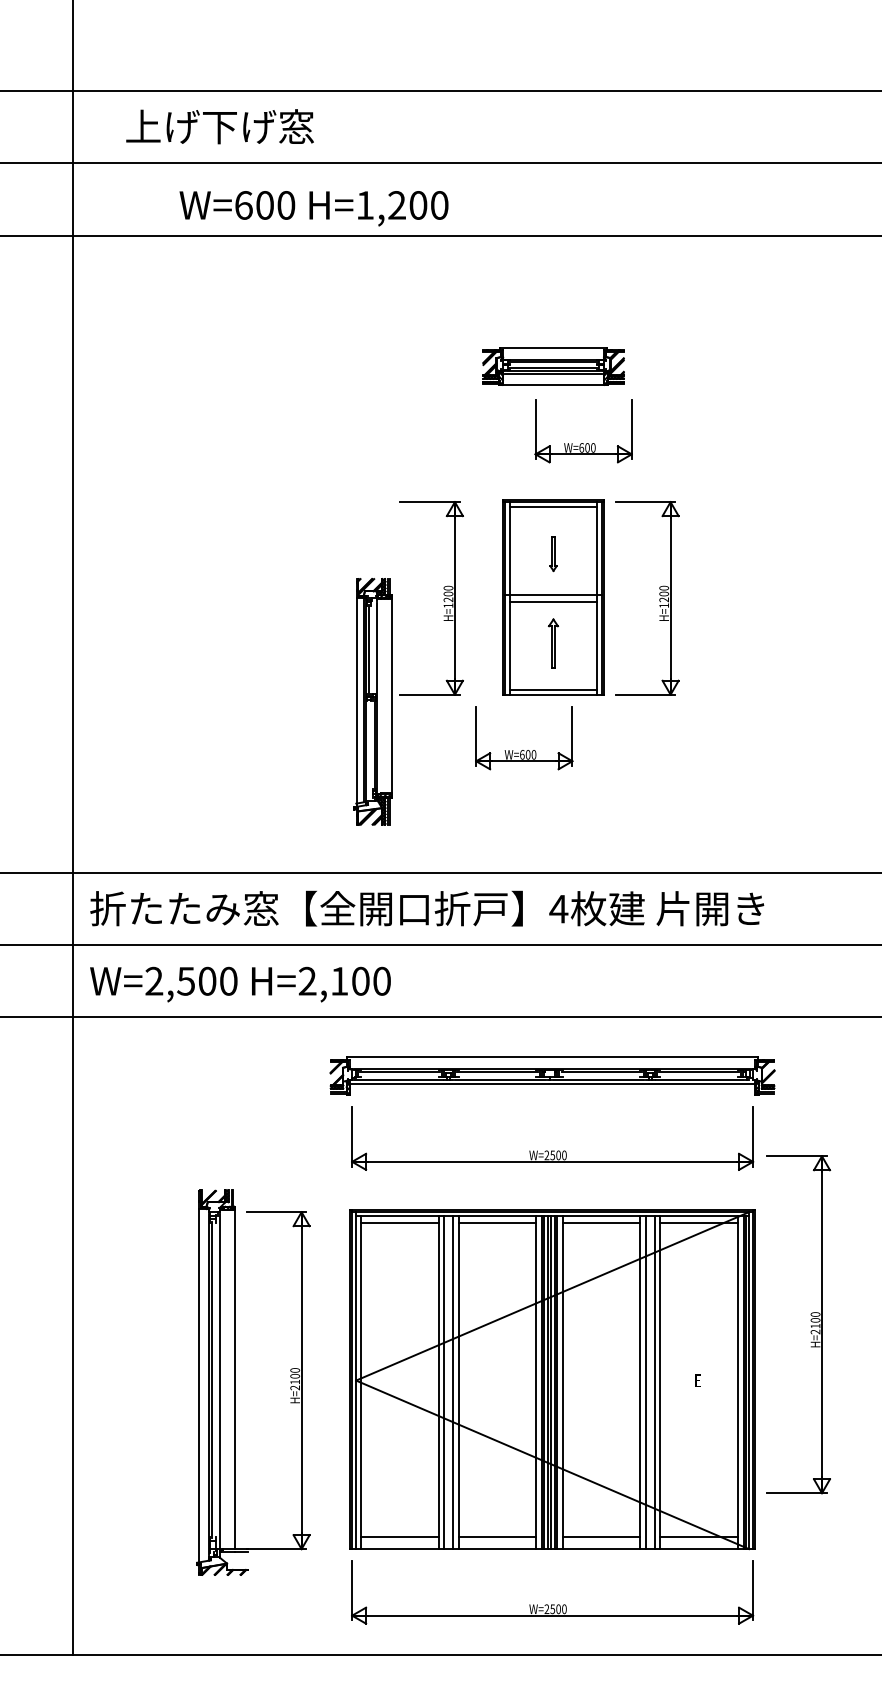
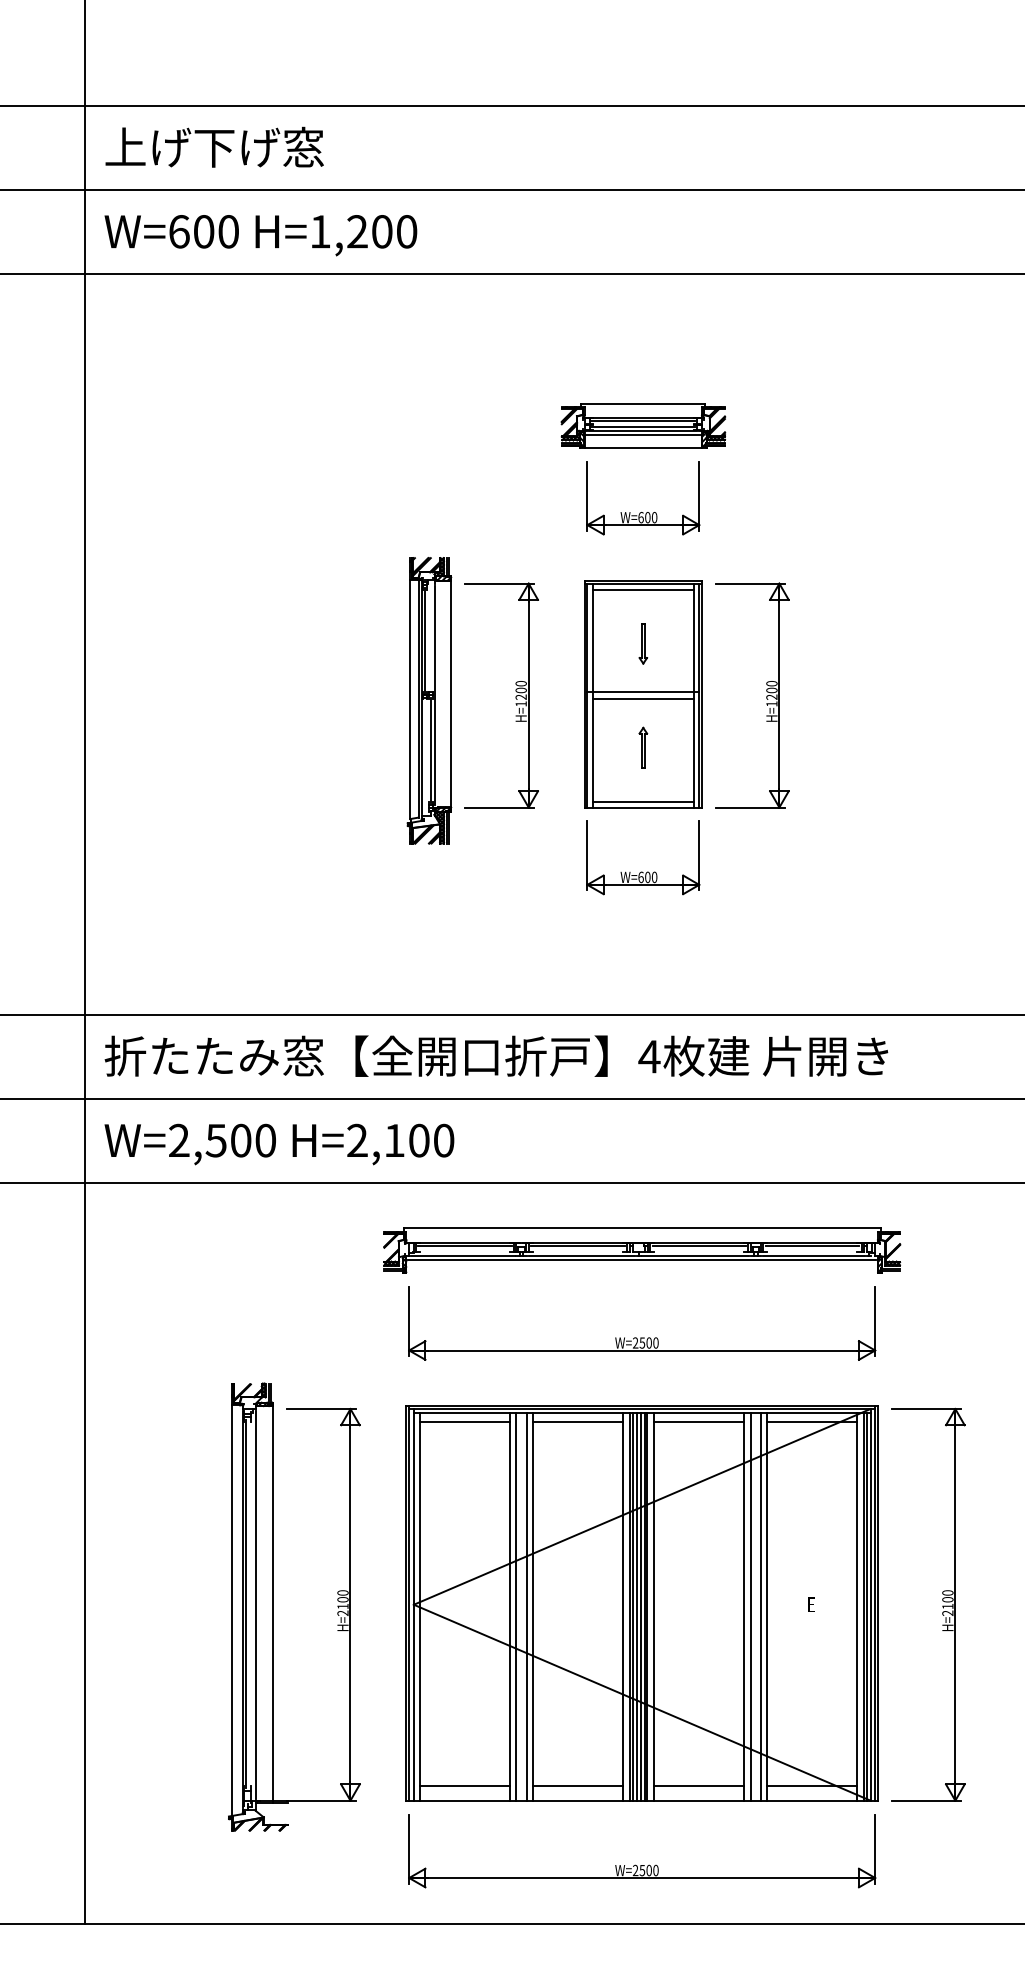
text: (219, 126) -> (214, 146), moved
text: (313, 208) -> (260, 235), moved
part: (583, 443) -> (643, 512), moved
part: (553, 643) -> (643, 747), size x0.71
part: (373, 701) -> (429, 700), moved
part: (523, 749) -> (642, 871), moved
part: (810, 1325) -> (942, 1605), moved

